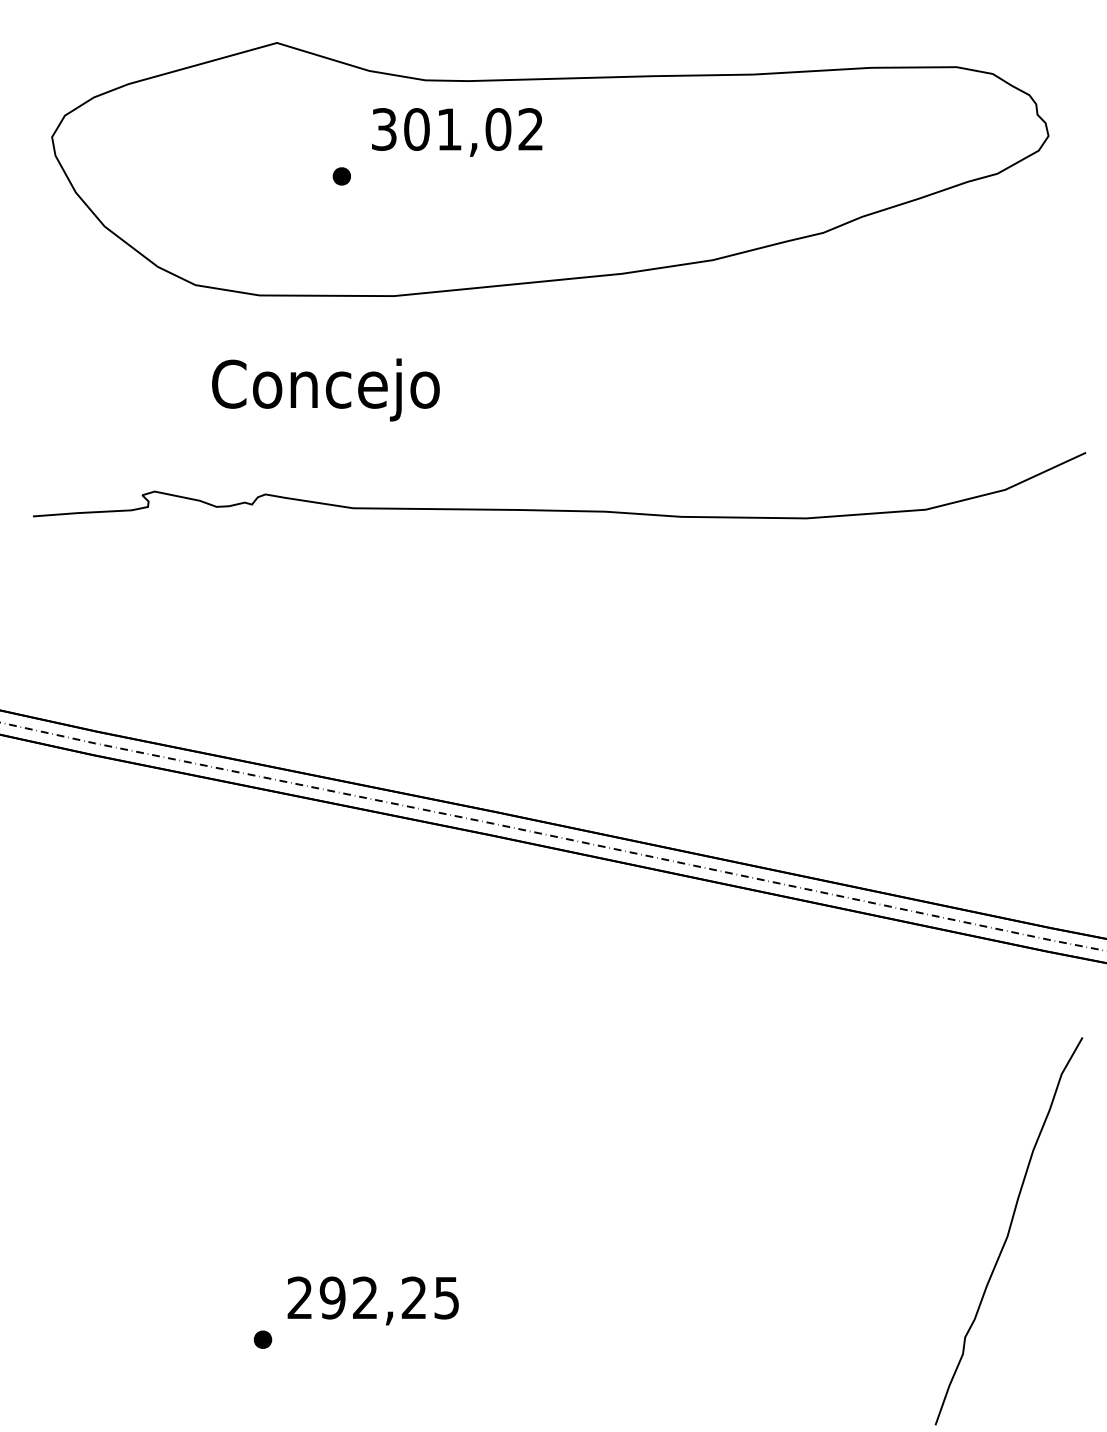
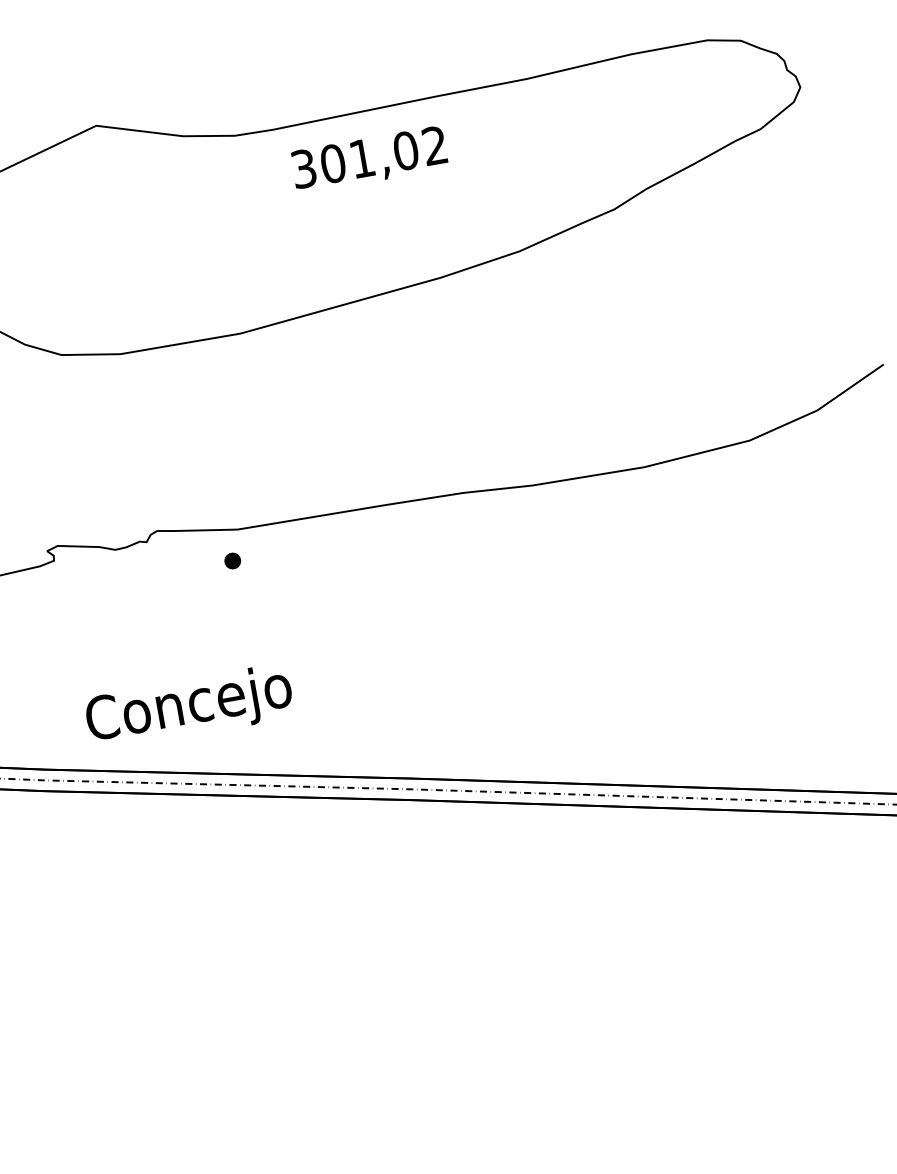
text: (457, 132) -> (369, 160), moved
part: (341, 176) -> (232, 561), moved
text: (325, 389) -> (189, 706), moved

